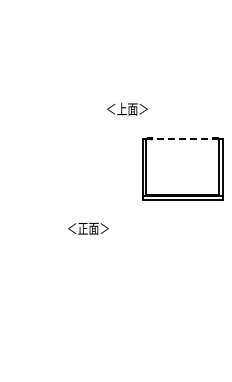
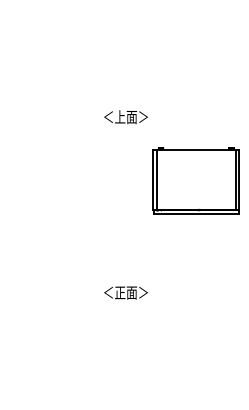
text: (127, 108) -> (126, 116), moved
line: (182, 139) -> (195, 149), dashed -> solid
text: (88, 228) -> (126, 292), moved

